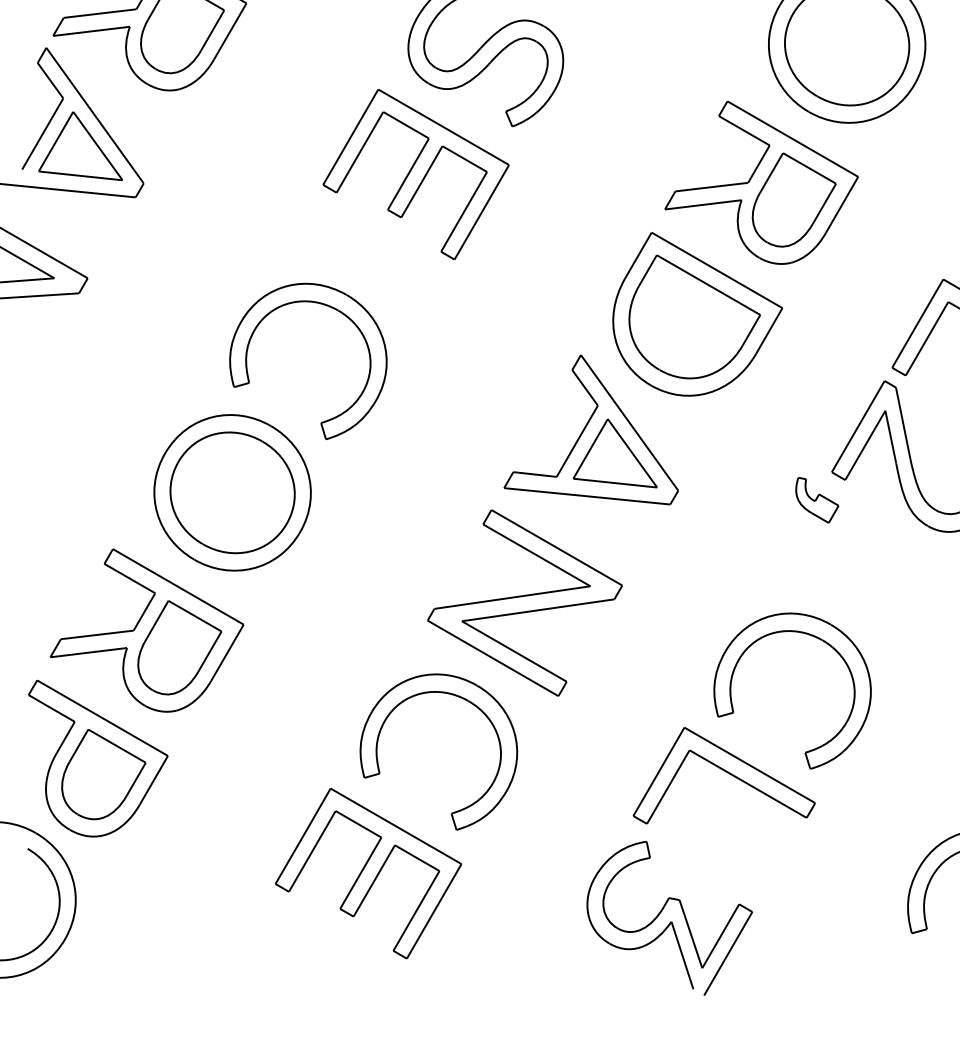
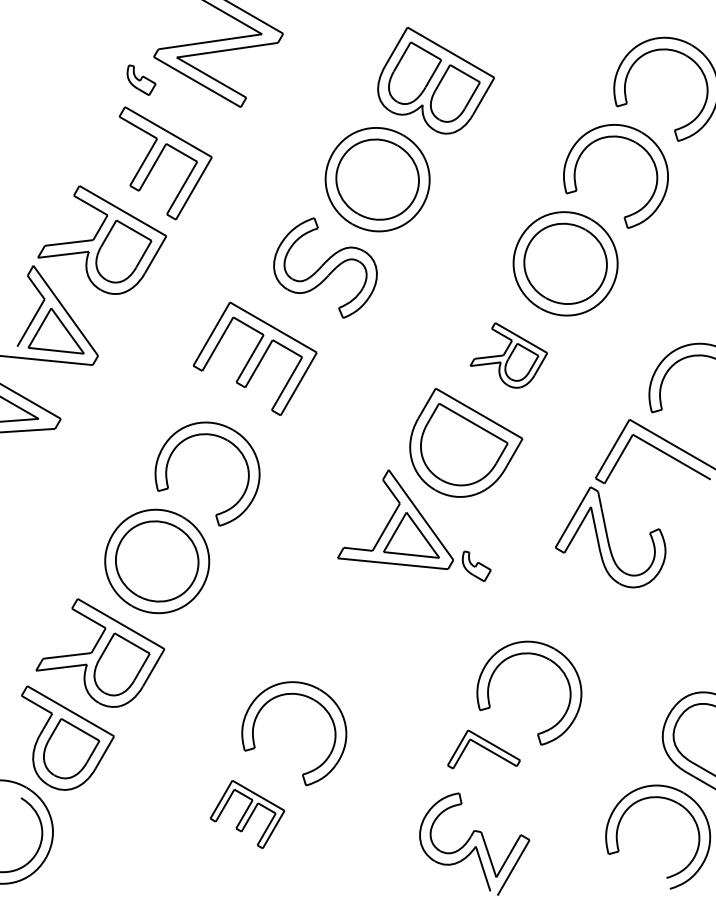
part: (415, 173) -> (254, 358), moved
part: (761, 182) -> (508, 355), size x0.6
part: (816, 498) -> (476, 565), moved
part: (524, 602) -> (351, 634), removed
part: (723, 775) -> (483, 749), size x0.6
part: (368, 873) -> (247, 814), size x0.6
part: (669, 917) -> (474, 843), moved

